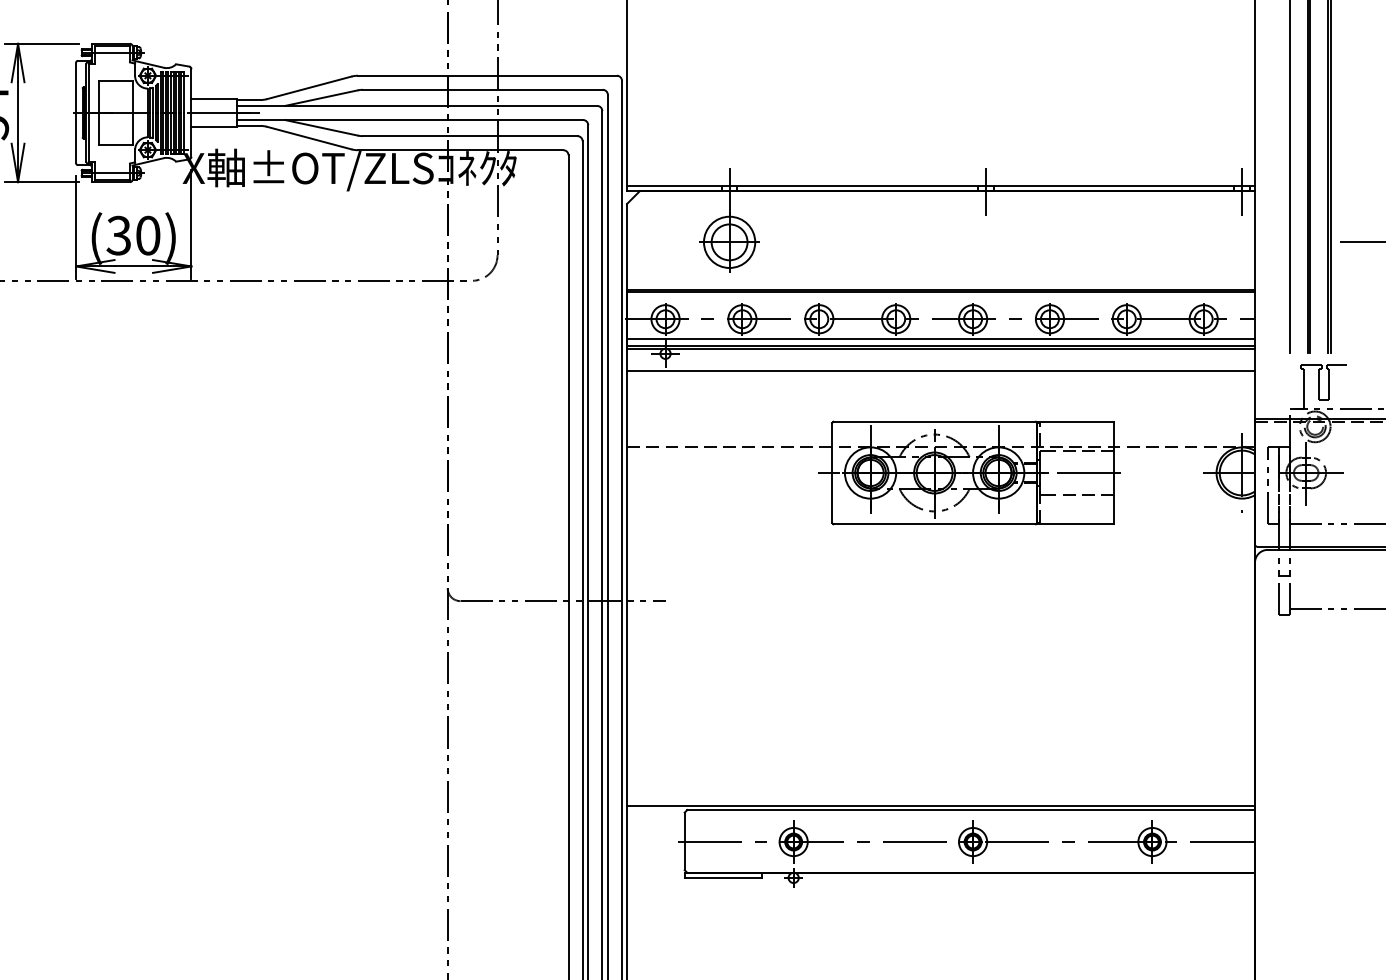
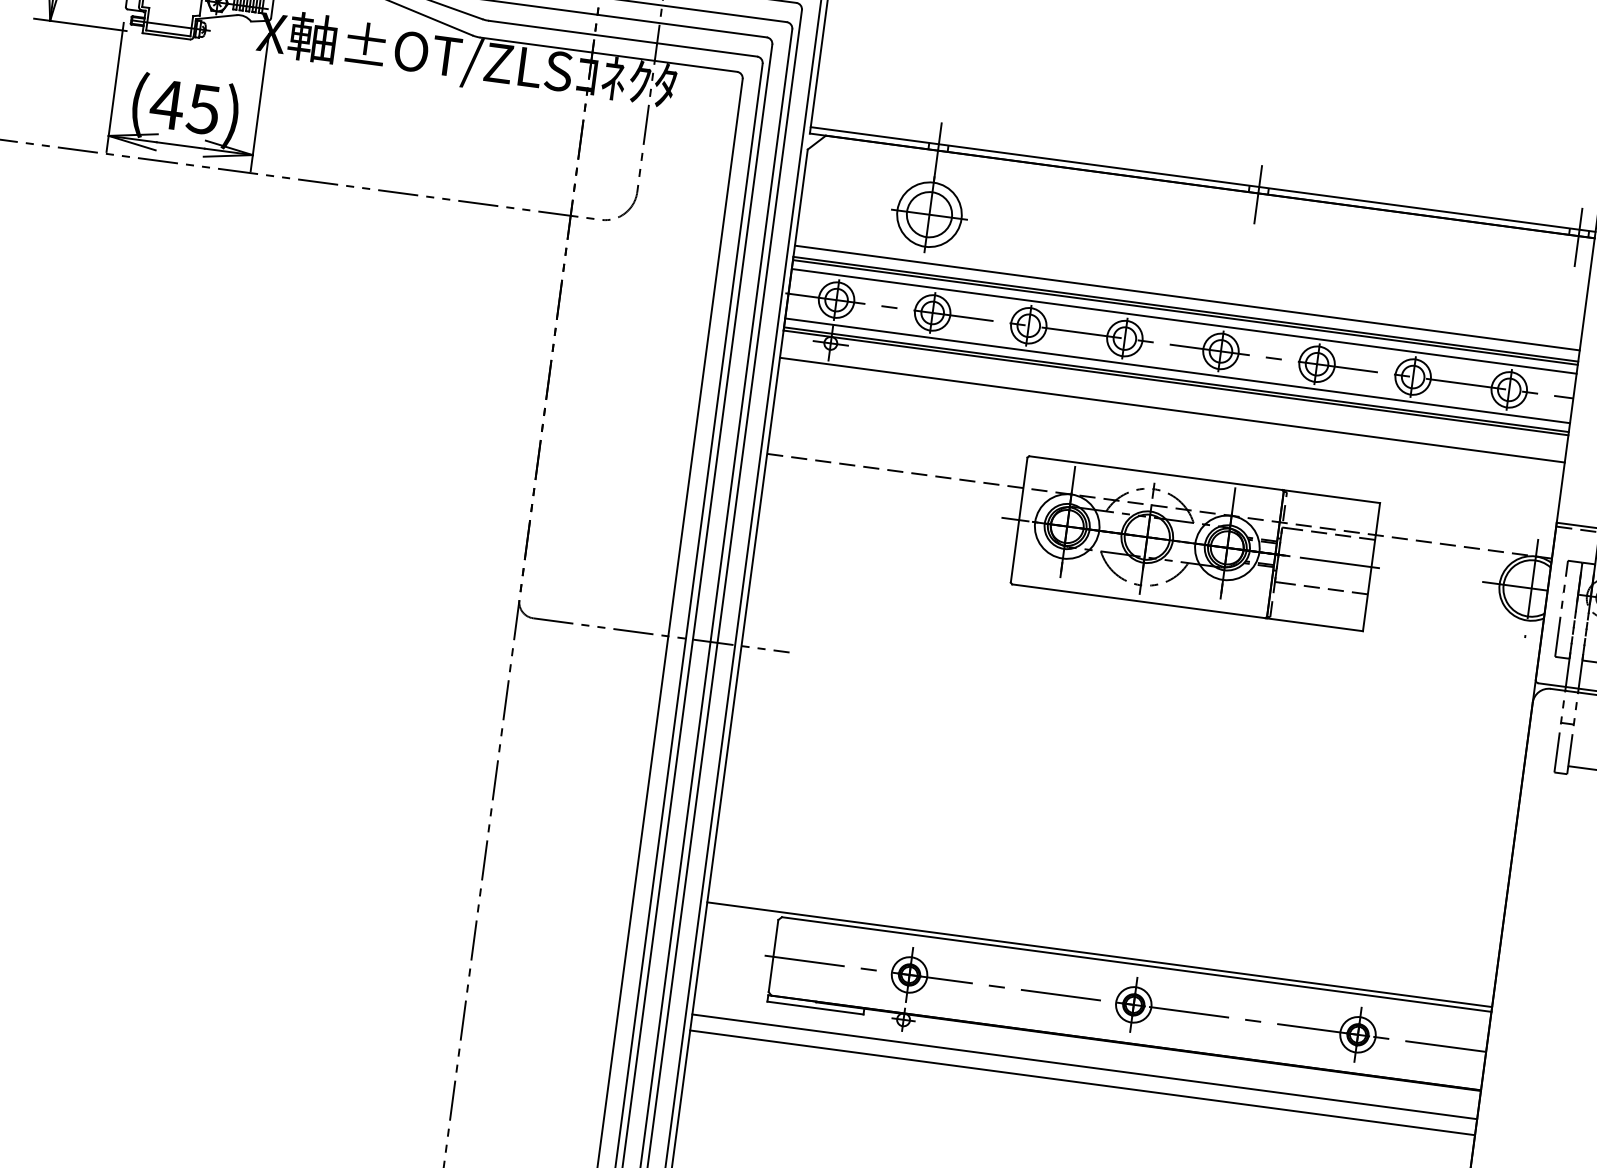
text: (132, 235) -> (184, 106), (30) -> (45)
line: (940, 280) -> (1186, 297), added
line: (940, 299) -> (1183, 321), added
line: (940, 895) -> (1084, 1066), added
line: (940, 908) -> (1081, 1082), added

